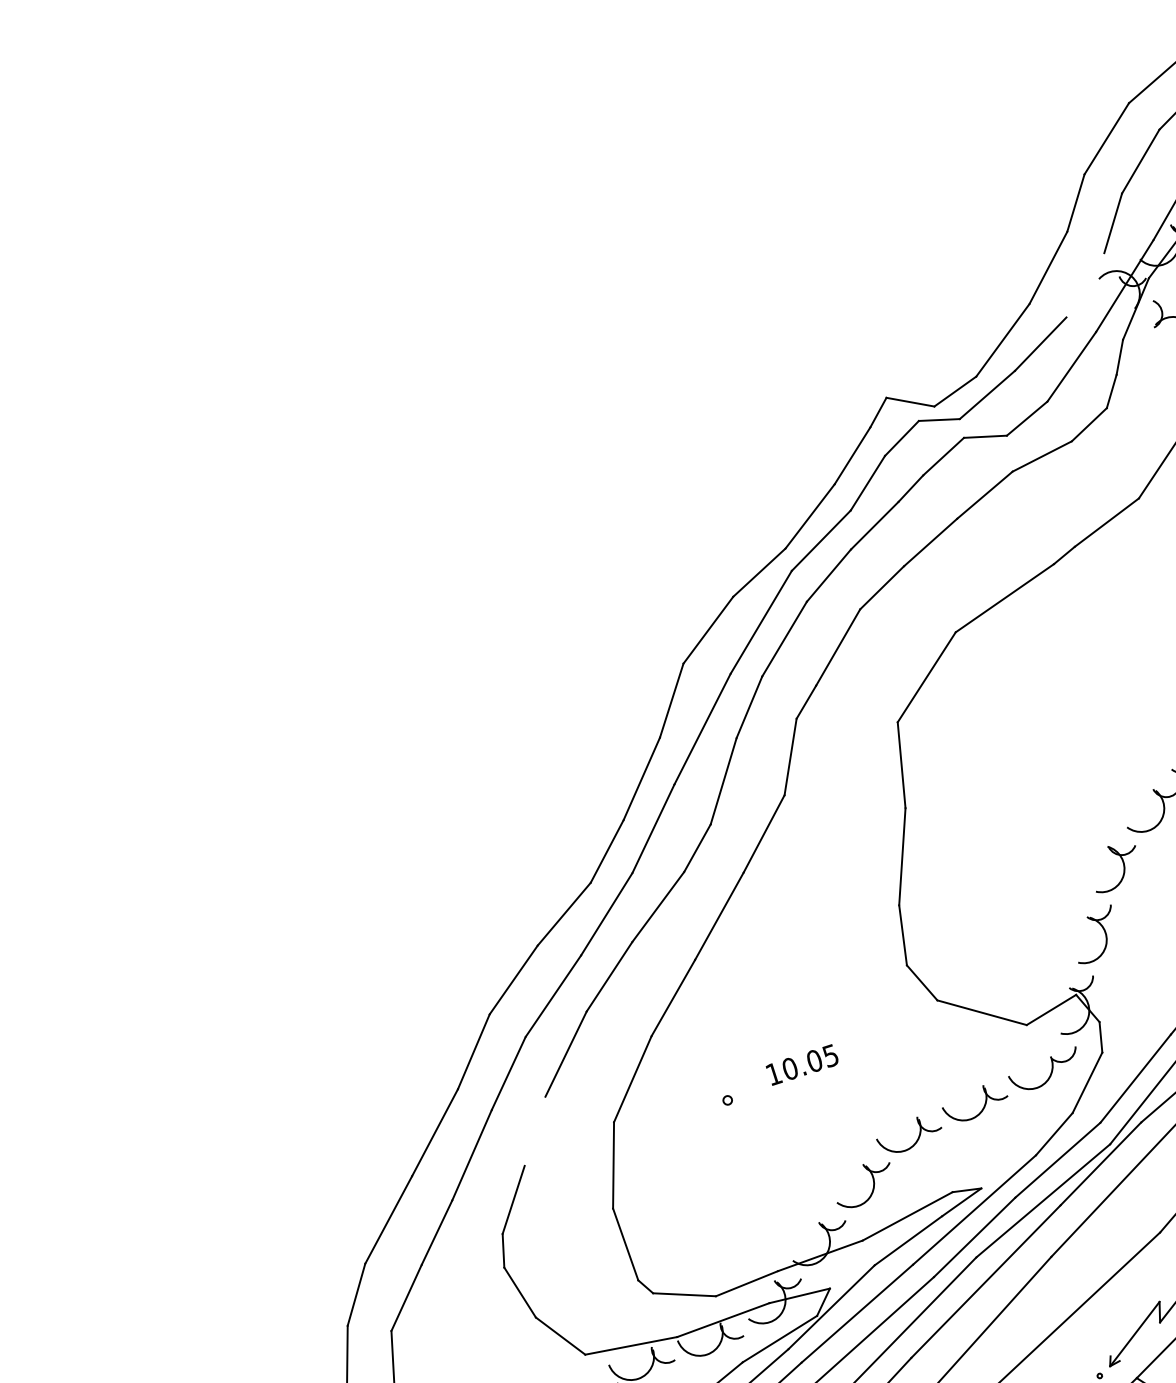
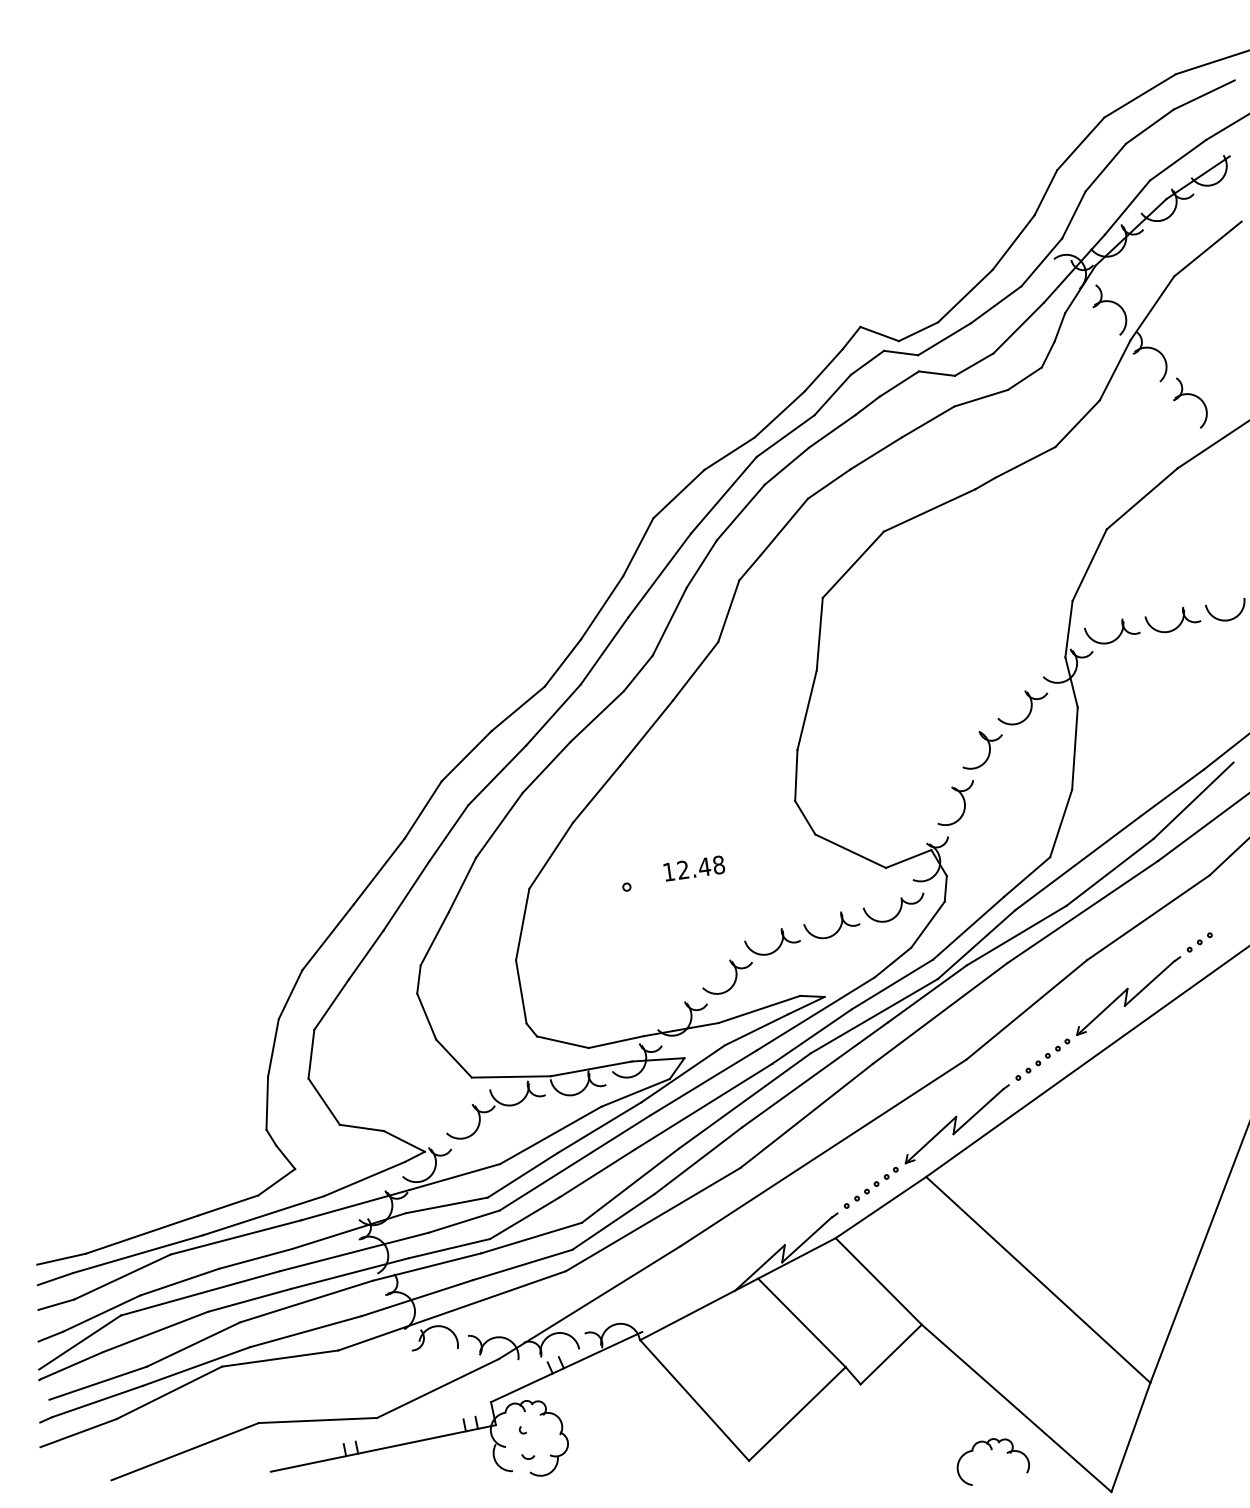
line: (1085, 285) -> (1041, 262), added
text: (810, 1062) -> (701, 867), 10.05 -> 12.48
line: (535, 1130) -> (462, 884), added

